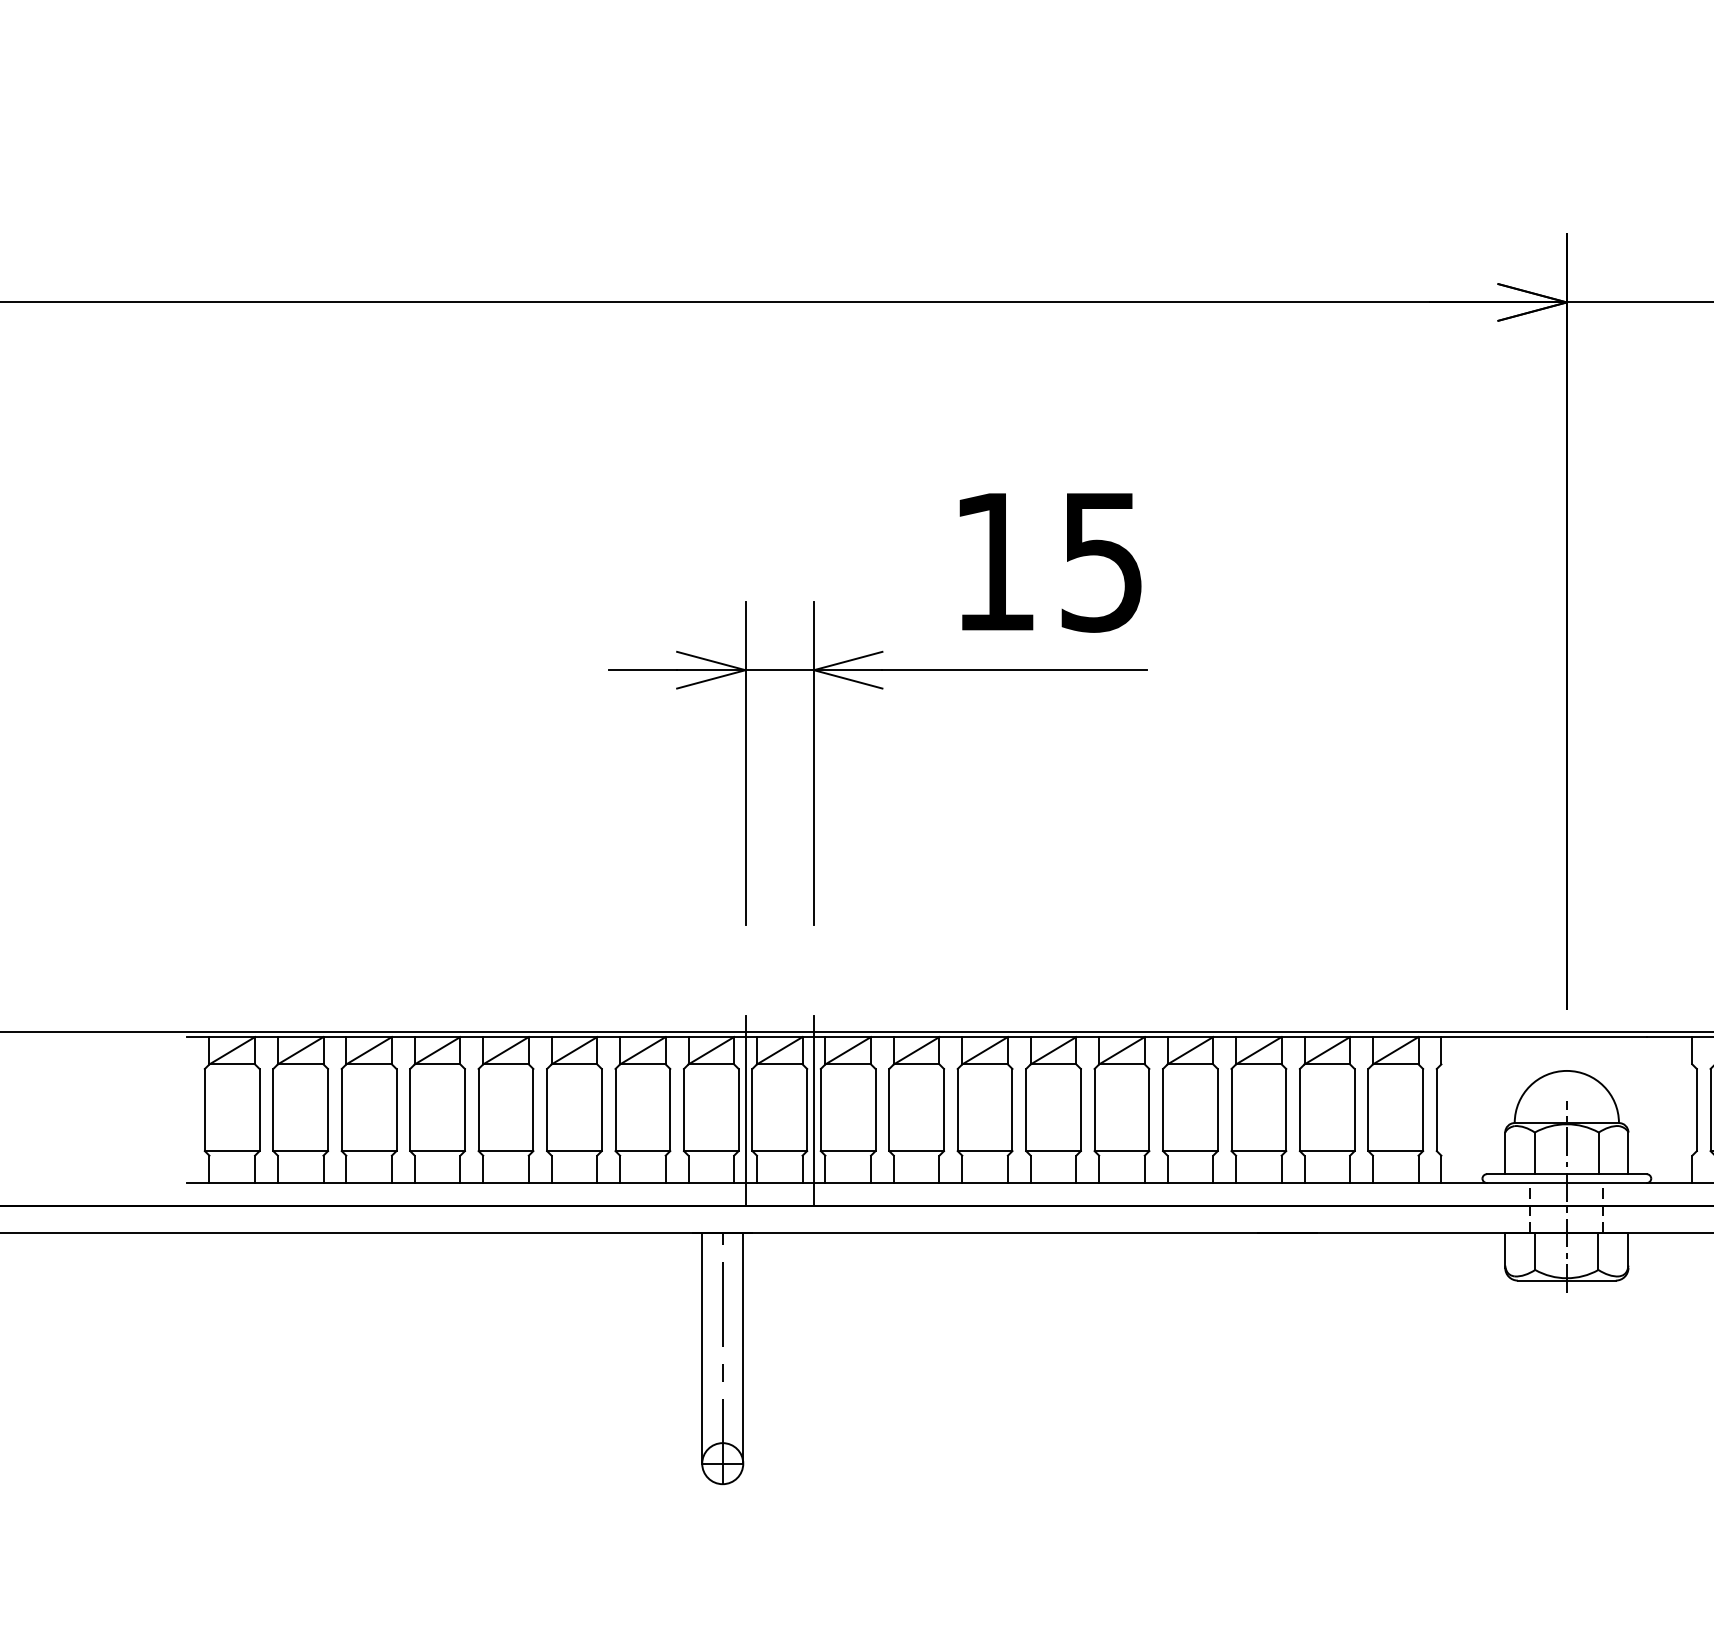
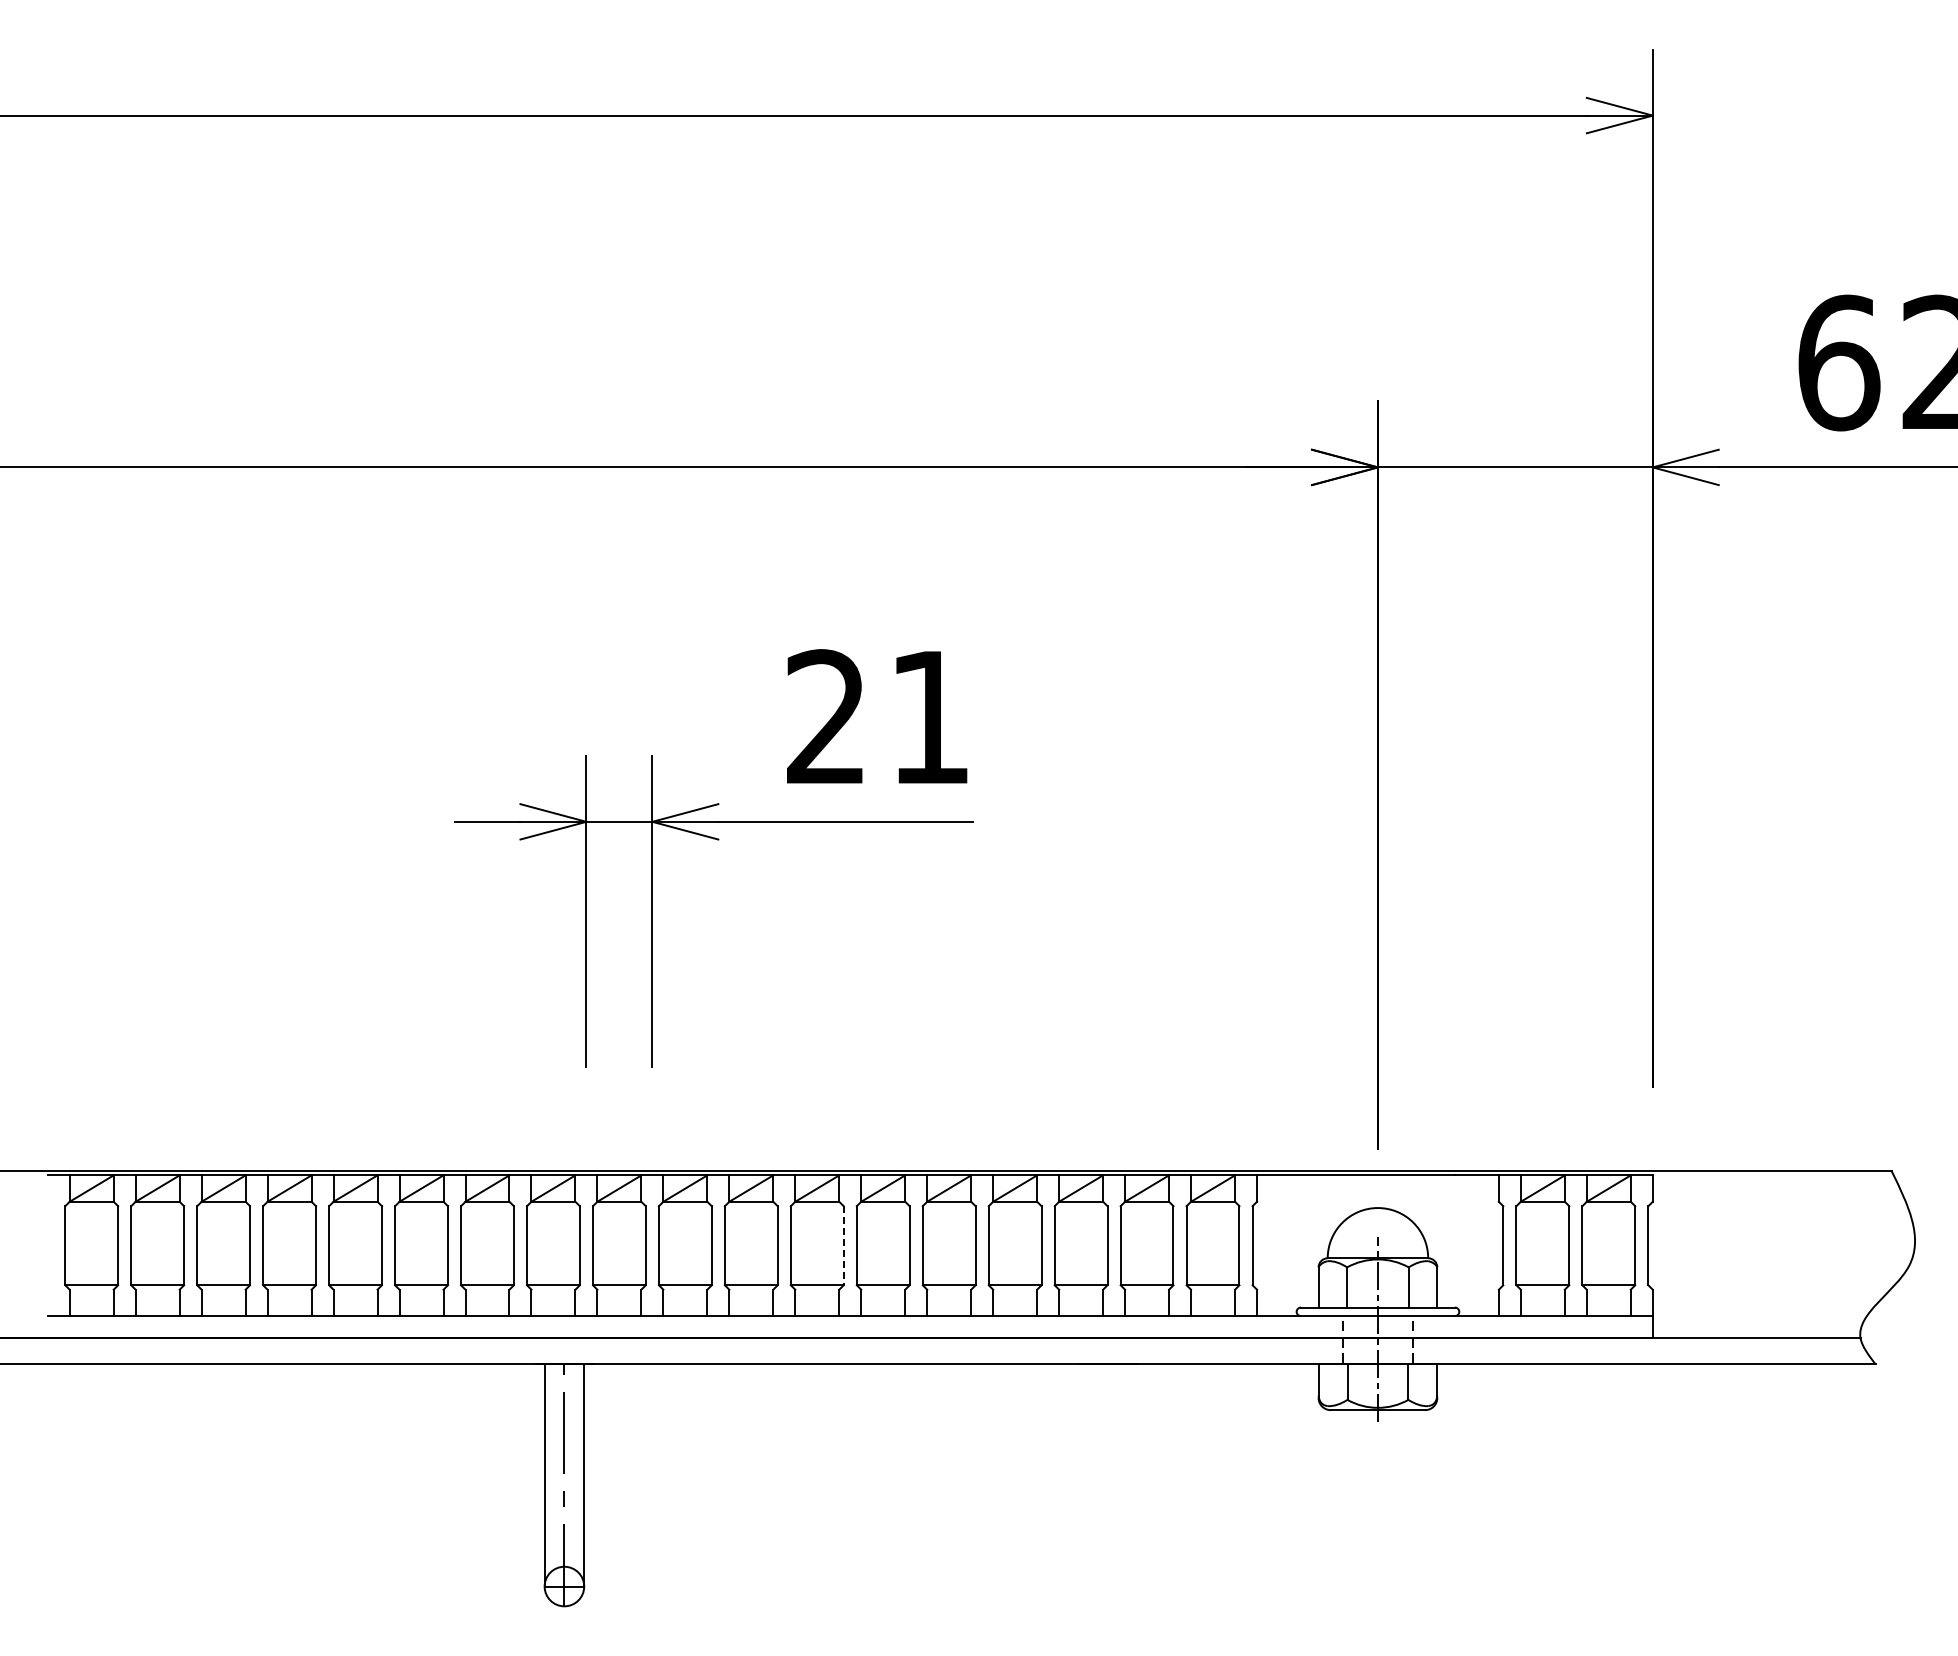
text: (1047, 561) -> (877, 717), 15 -> 21
line: (1012, 1109) -> (843, 1245), solid -> dashed
line: (745, 1110) -> (586, 1246), removed
line: (814, 1110) -> (652, 1246), removed

